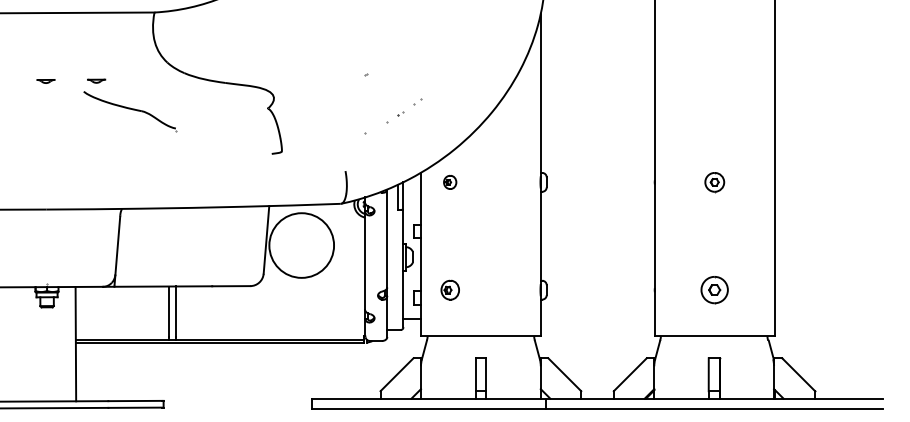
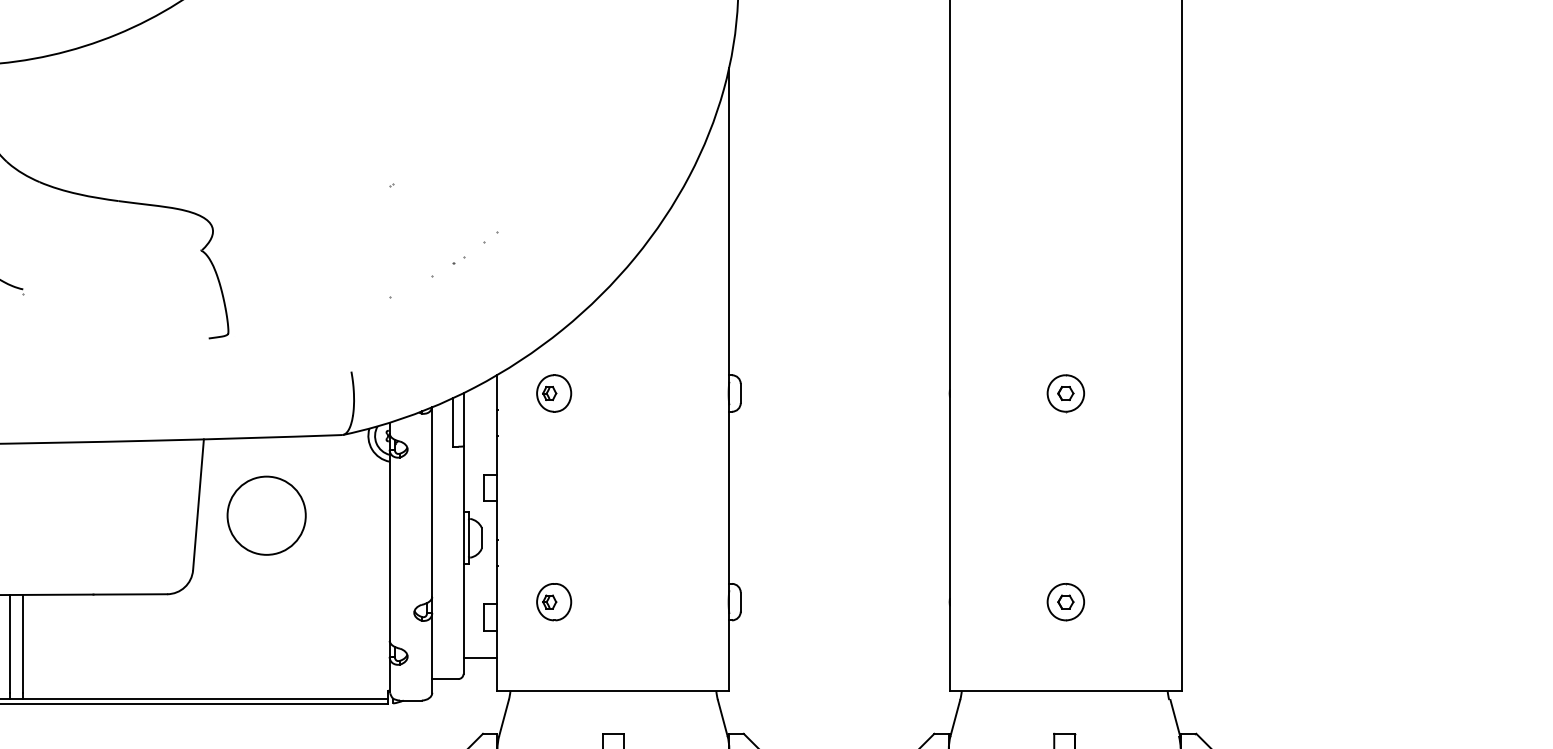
part: (449, 182) -> (552, 393), size x1.43
circle: (301, 245) -> (266, 515), size x0.62
part: (714, 290) -> (1065, 602), size x0.71

